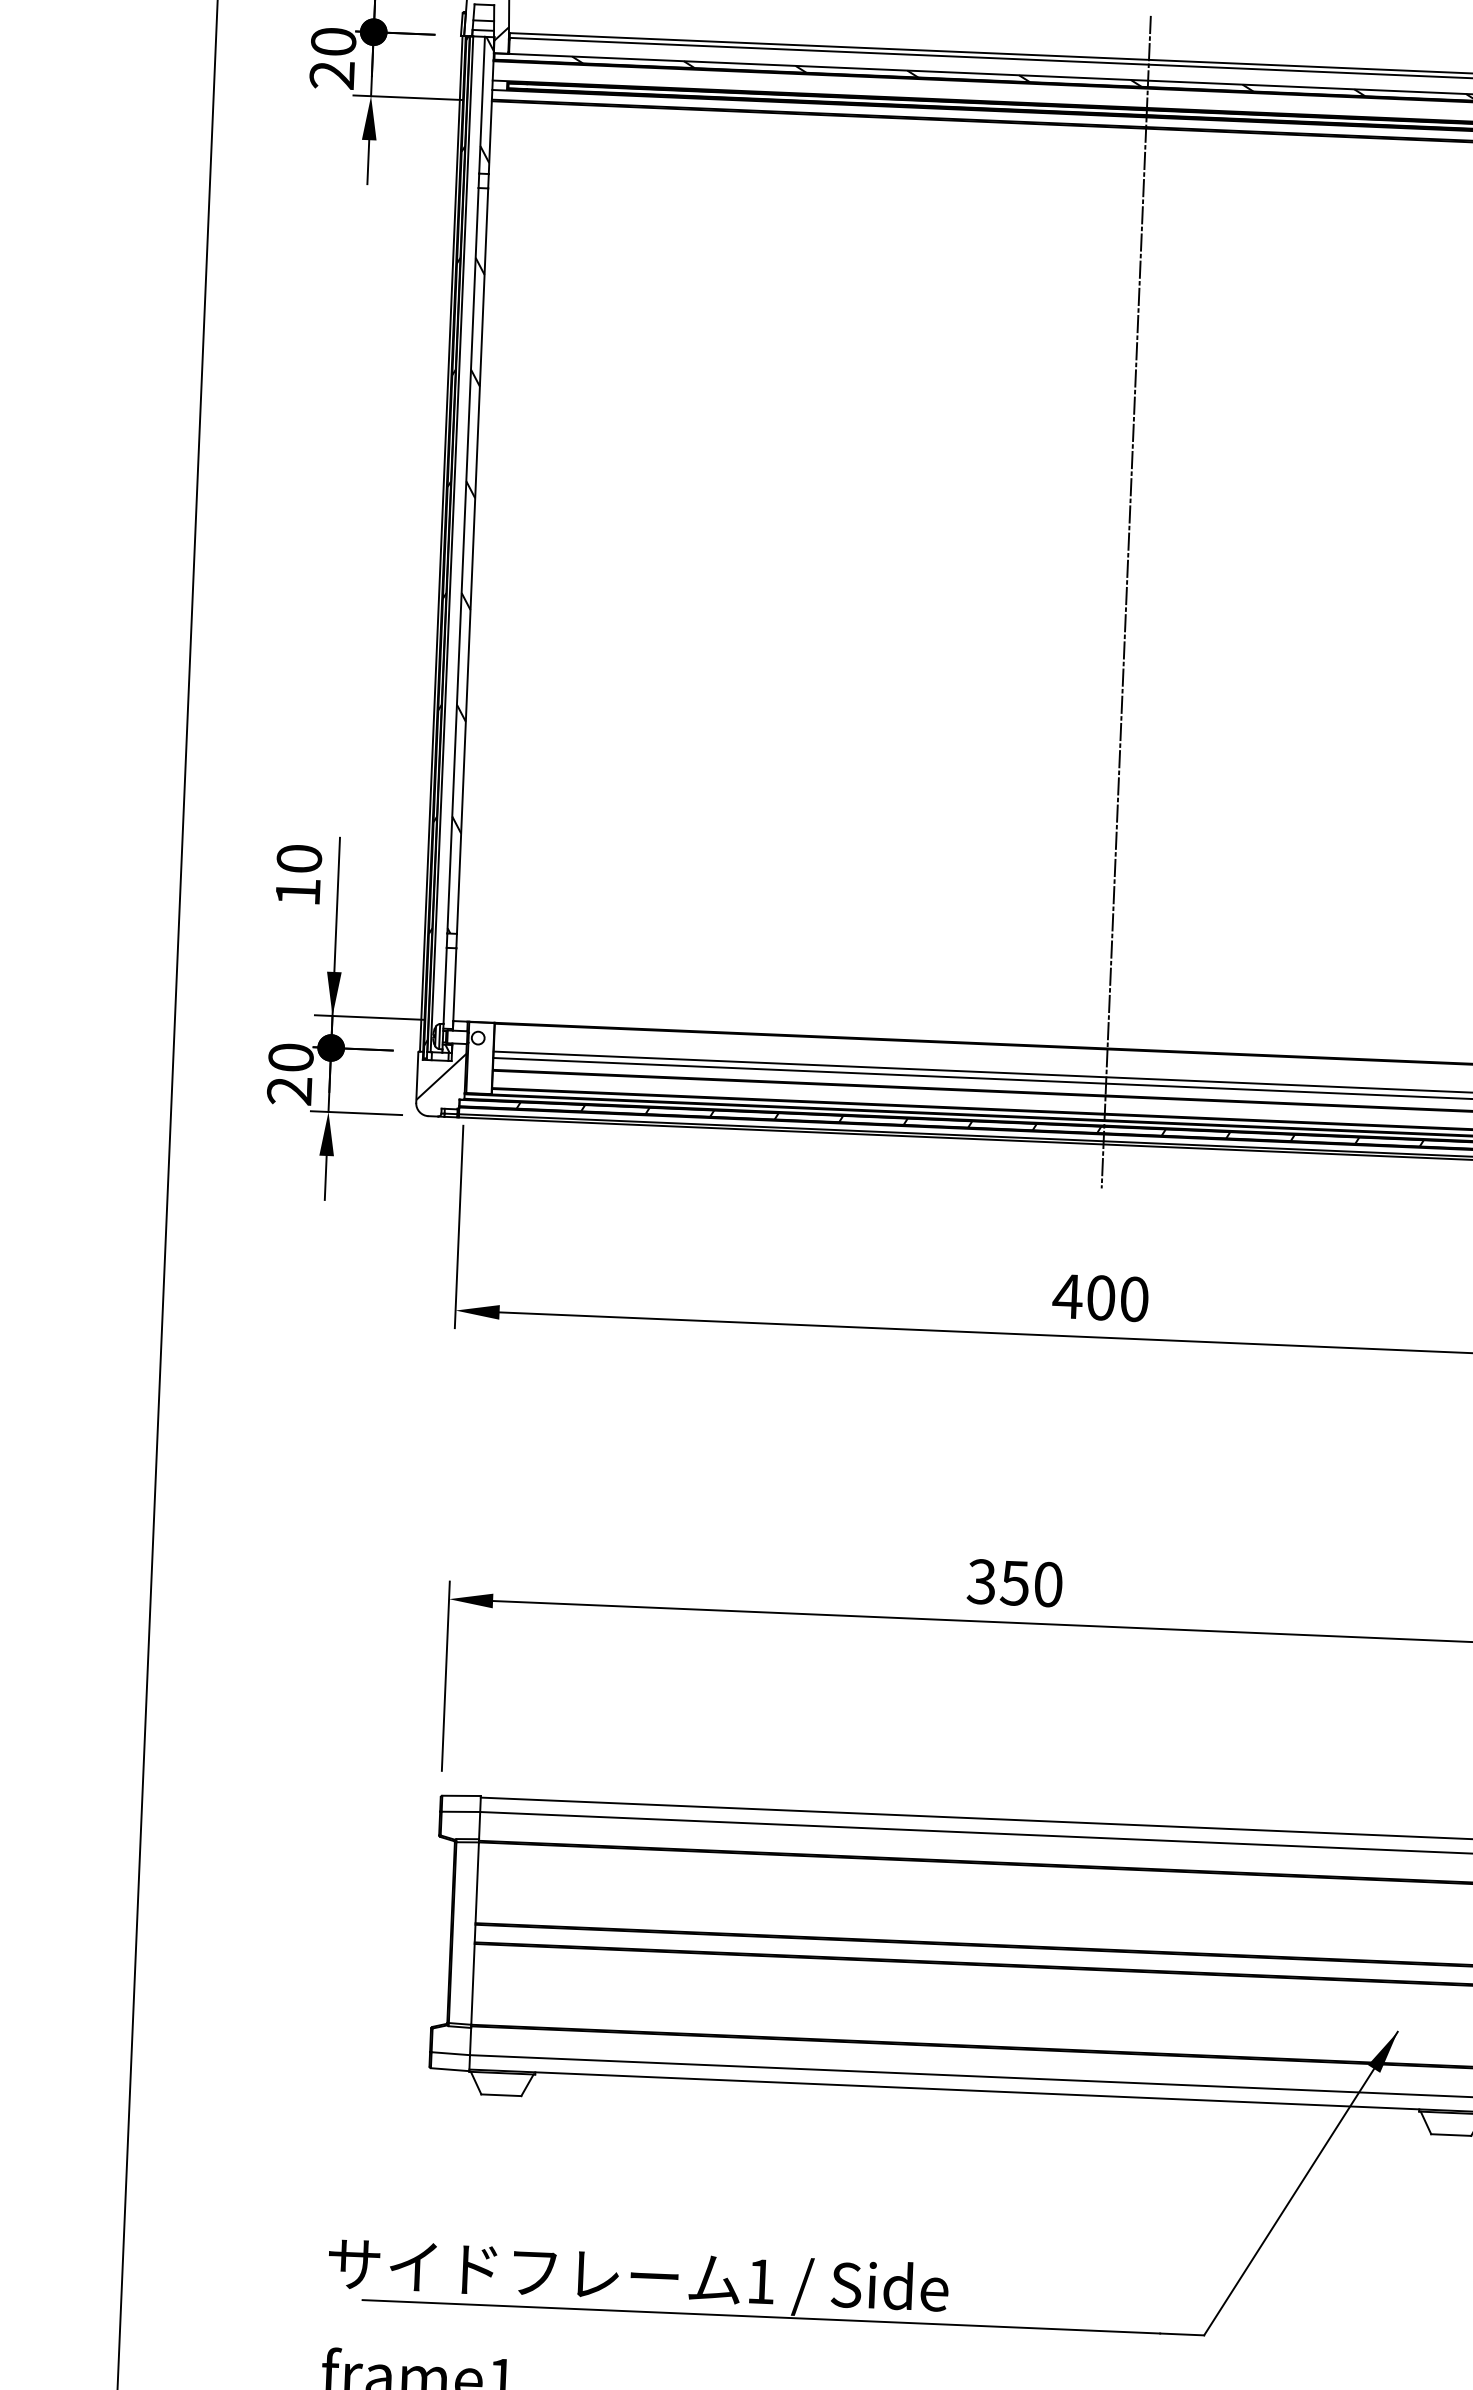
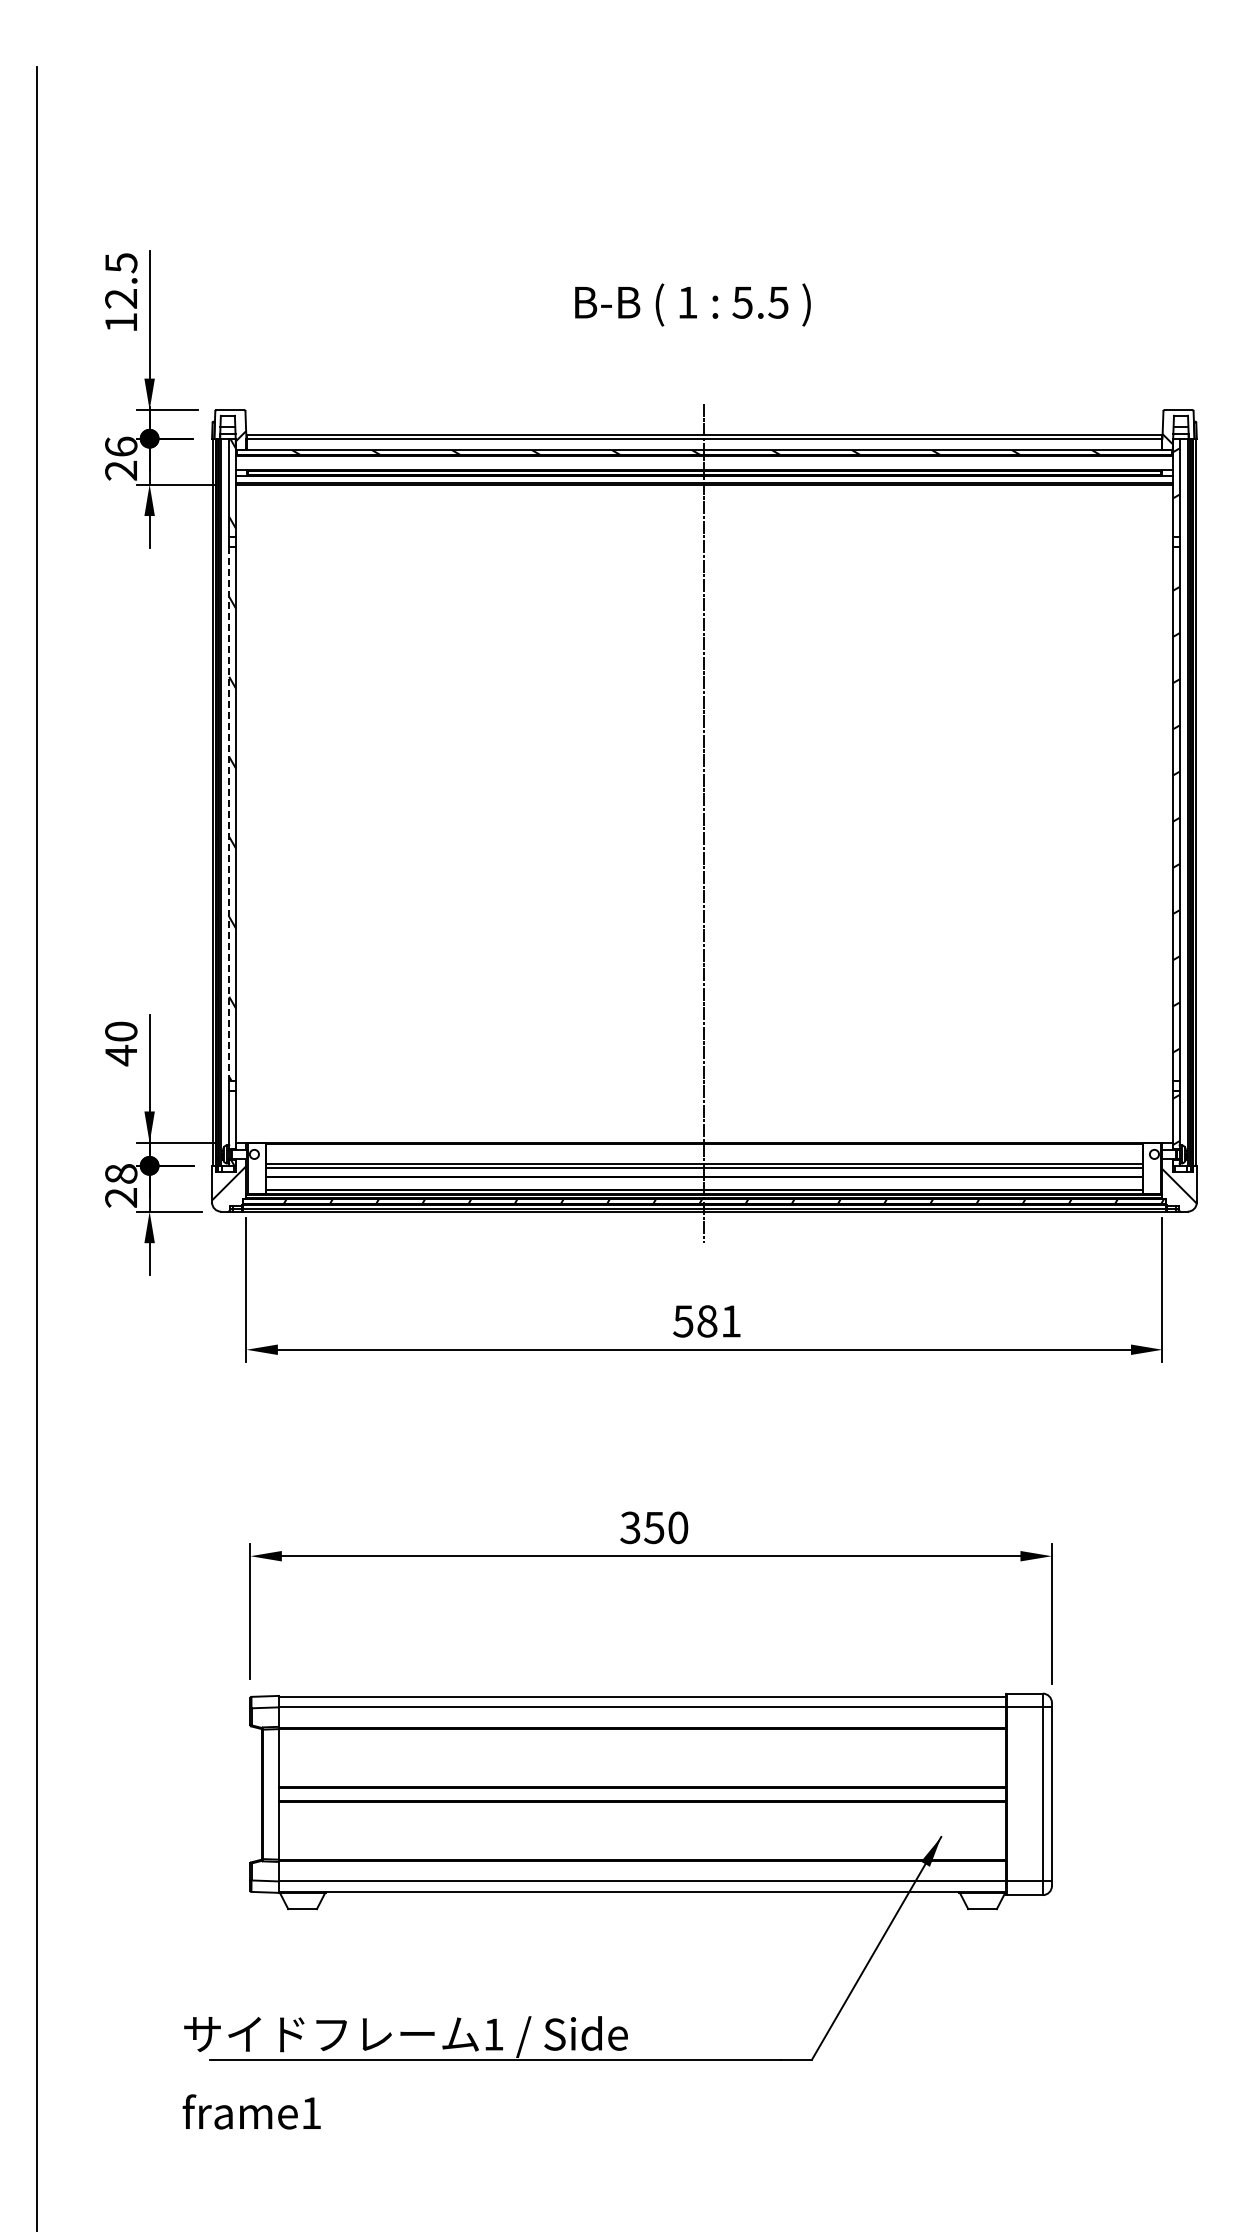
text: (333, 41) -> (121, 446), 20 -> 26
line: (463, 560) -> (229, 813), solid -> dashed
text: (296, 892) -> (120, 1055), 10 -> 40
text: (291, 1056) -> (121, 1173), 20 -> 28
text: (1099, 1297) -> (706, 1321), 400 -> 581

